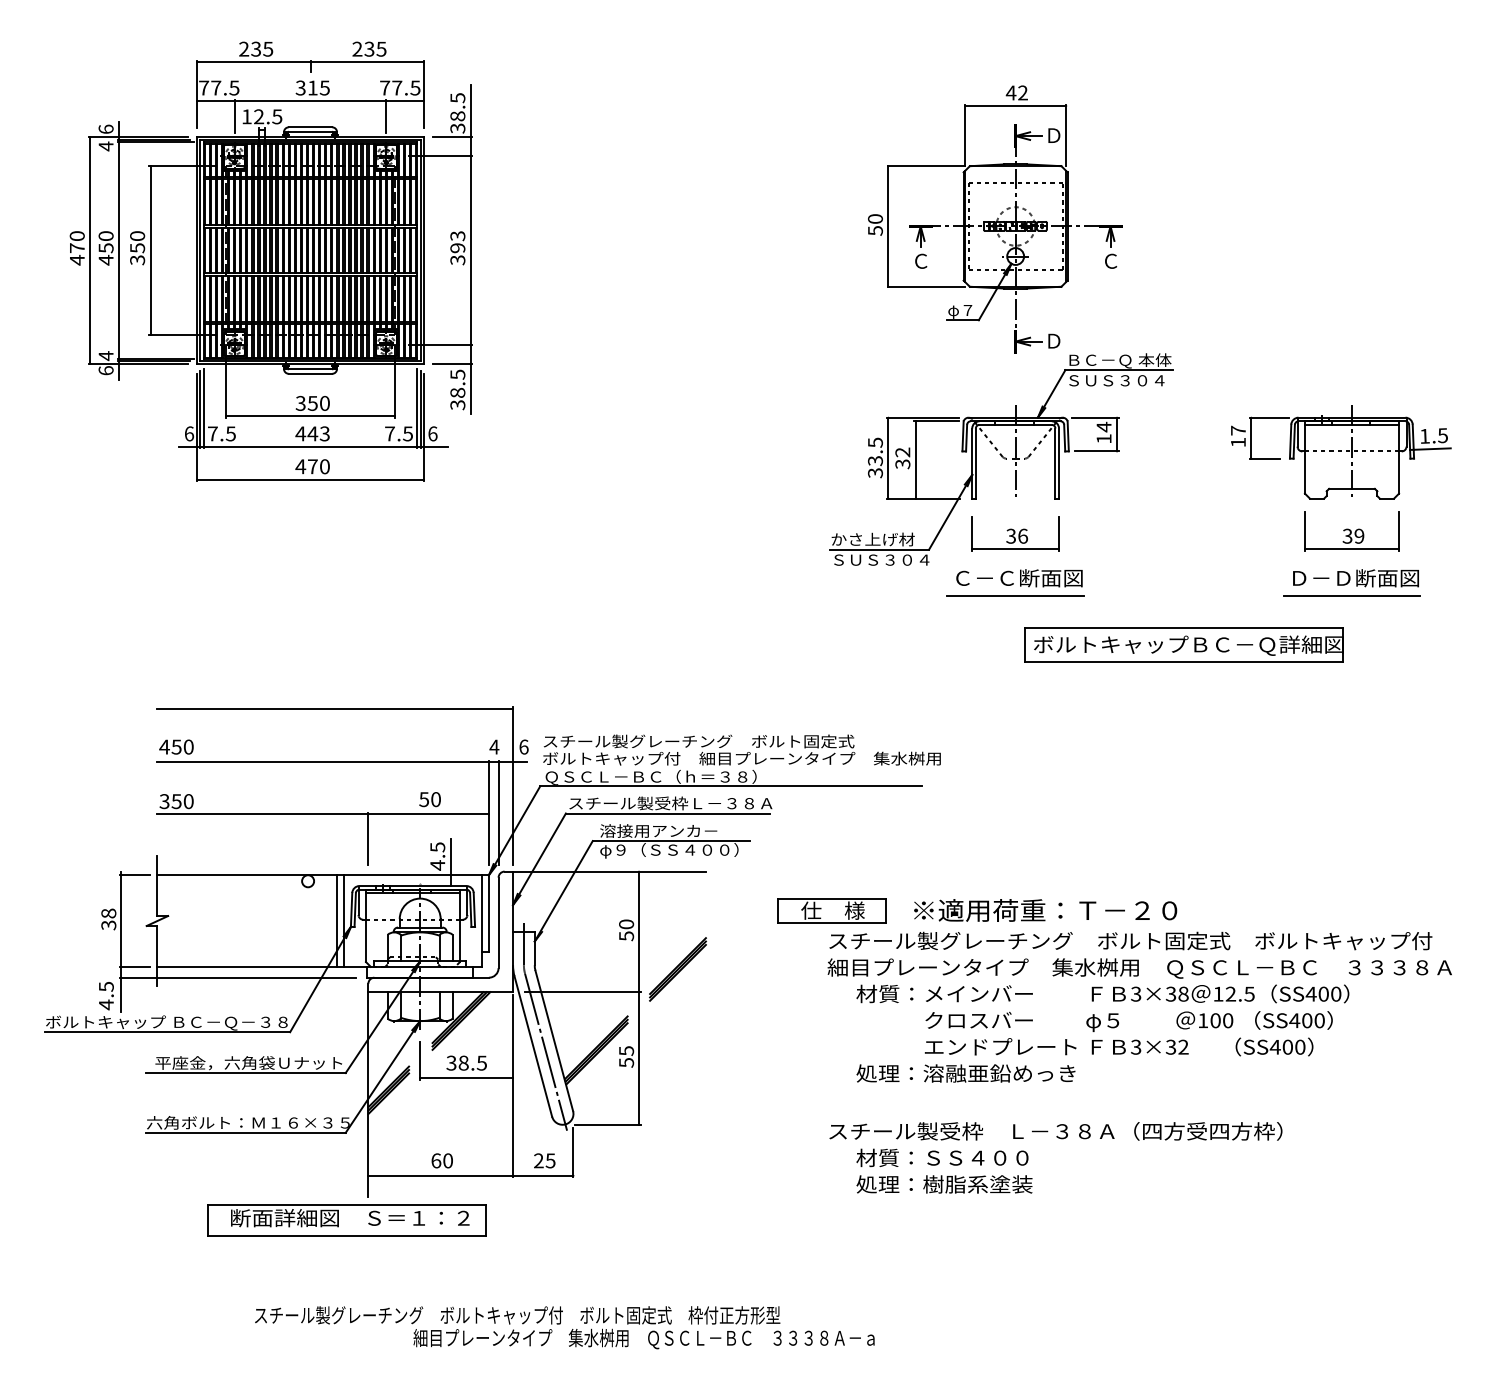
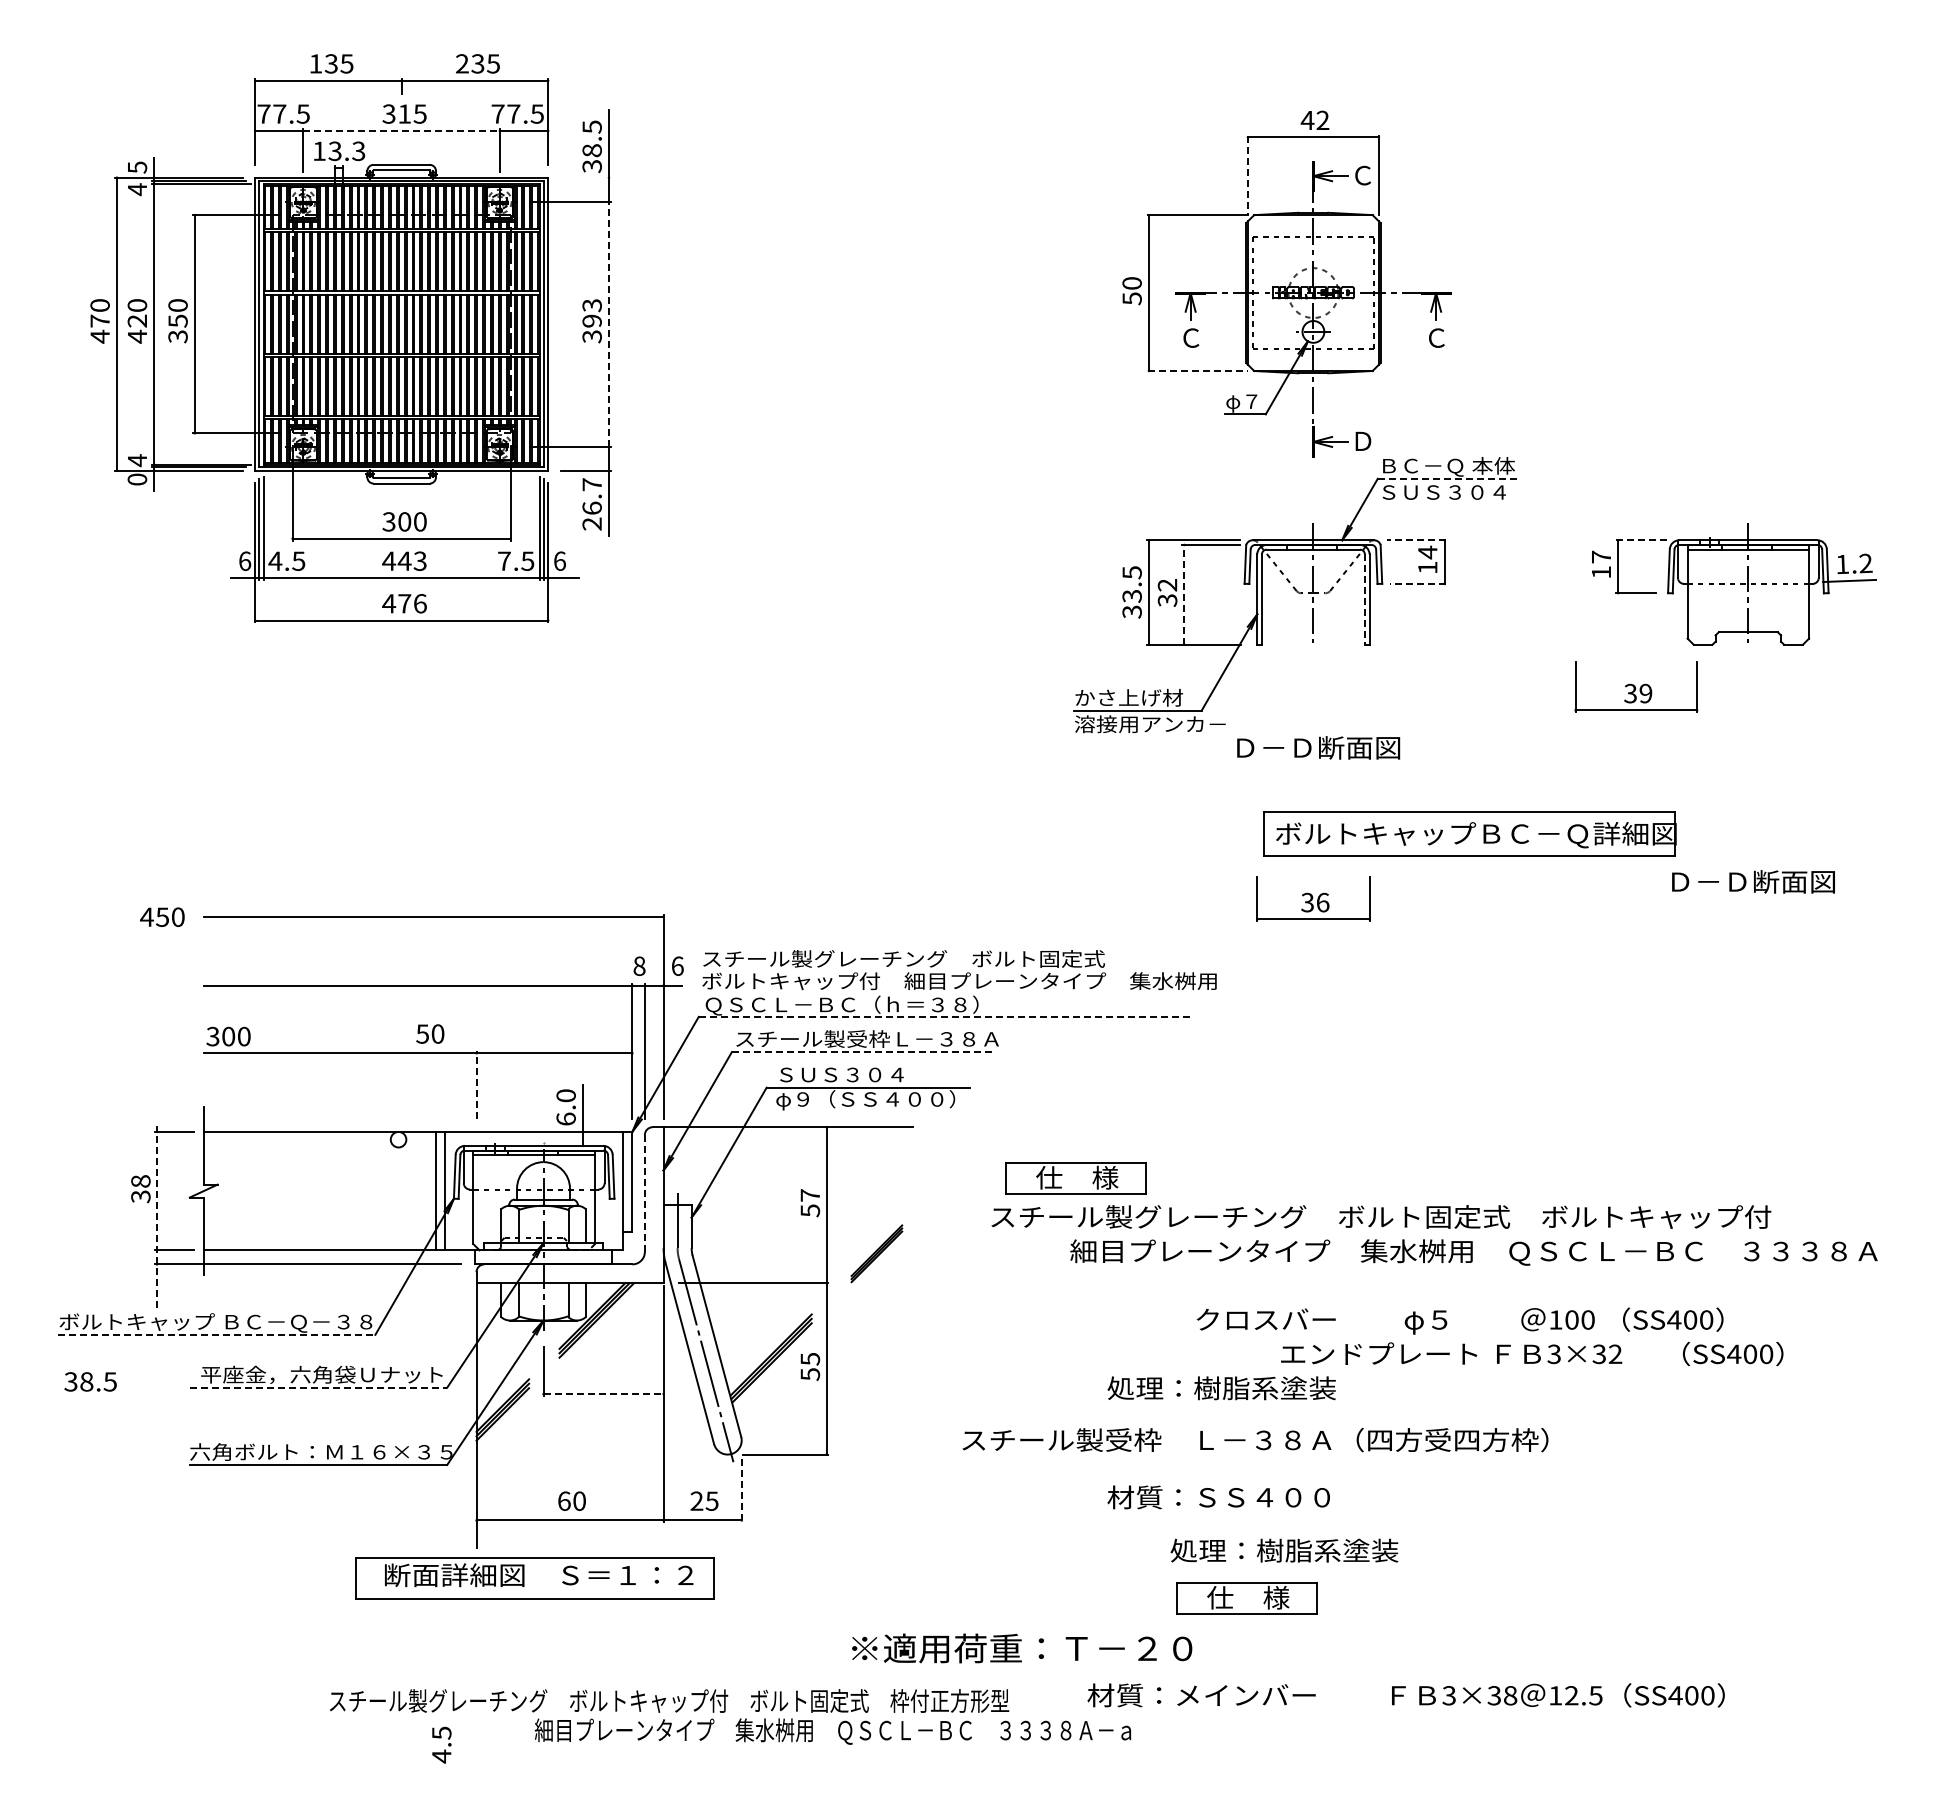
text: (243, 48) -> (315, 63), 235 -> 135
line: (311, 100) -> (402, 130), solid -> dashed
text: (267, 116) -> (346, 151), 12.5 -> 13.3
text: (106, 129) -> (137, 167), 6 -> 5
text: (1054, 135) -> (1363, 175), Ｄ -> Ｃ
line: (964, 136) -> (1247, 176), solid -> dashed
line: (452, 137) -> (585, 177), removed
text: (106, 247) -> (137, 320), 450 -> 420
line: (470, 250) -> (608, 324), solid -> dashed
line: (925, 287) -> (1197, 371), solid -> dashed
line: (1118, 369) -> (1446, 478), solid -> dashed
text: (106, 370) -> (137, 479), 6 -> 0
text: (457, 390) -> (591, 504), 38.5 -> 26.7
text: (312, 403) -> (404, 521), 350 -> 300
line: (1095, 417) -> (1416, 540), solid -> dashed
line: (1270, 417) -> (1642, 540), solid -> dashed
text: (212, 433) -> (275, 560), 7.5 -> 4.5
text: (1442, 435) -> (1865, 563), 1.5 -> 1.2
line: (1096, 451) -> (1417, 583), solid -> dashed
line: (915, 459) -> (1184, 594), solid -> dashed
line: (1055, 464) -> (1364, 600), solid -> dashed
text: (325, 466) -> (420, 603), 470 -> 476
part: (1352, 530) -> (1636, 686), moved
part: (1015, 533) -> (1313, 898), moved
text: (888, 560) -> (1149, 724), ＳＵＳ３０４ -> 溶接用アンカ－
text: (984, 577) -> (1273, 747), Ｃ－Ｃ断面図 -> Ｄ－Ｄ断面図
text: (1356, 577) -> (1753, 881), moved
line: (1015, 595) -> (1313, 770), removed
line: (1352, 595) -> (1748, 770), removed
part: (1183, 644) -> (1469, 833), moved
text: (176, 746) -> (162, 916), moved
text: (494, 746) -> (639, 965), 4 -> 8
line: (731, 785) -> (945, 1016), solid -> dashed
text: (430, 799) -> (430, 1033), moved
text: (176, 801) -> (228, 1036), 350 -> 300
line: (667, 813) -> (863, 1052), solid -> dashed
text: (658, 830) -> (851, 1074), 溶接用アンカ－ -> ＳＵＳ３０４
line: (368, 839) -> (476, 1085), solid -> dashed
text: (437, 856) -> (565, 1107), 4.5 -> 6.0
text: (1045, 910) -> (1022, 1648), moved
line: (498, 922) -> (644, 1192), solid -> dashed
text: (626, 924) -> (810, 1195), 50 -> 57
text: (1130, 940) -> (1381, 1216), moved
line: (121, 942) -> (157, 1219), solid -> dashed
part: (677, 969) -> (876, 1253), size x0.7
text: (1102, 994) -> (1405, 1695), moved
text: (106, 995) -> (441, 1744), moved
line: (167, 1031) -> (216, 1334), solid -> dashed
text: (1119, 1046) -> (1532, 1353), moved
text: (466, 1062) -> (90, 1381), moved
line: (246, 1072) -> (318, 1387), solid -> dashed
text: (999, 1073) -> (1292, 1388), 処理：溶融亜鉛めっき -> 処理：樹脂系塗装
line: (467, 1078) -> (604, 1394), solid -> dashed
text: (1055, 1131) -> (1255, 1440), moved
line: (573, 1152) -> (741, 1490), solid -> dashed
text: (944, 1184) -> (1284, 1550), moved
part: (346, 1220) -> (534, 1578), moved
part: (963, 1236) -> (1246, 1598), added

